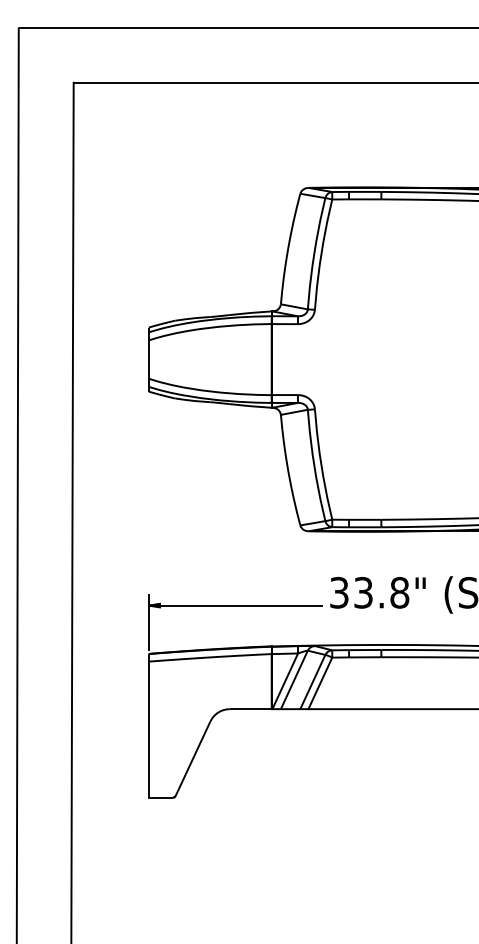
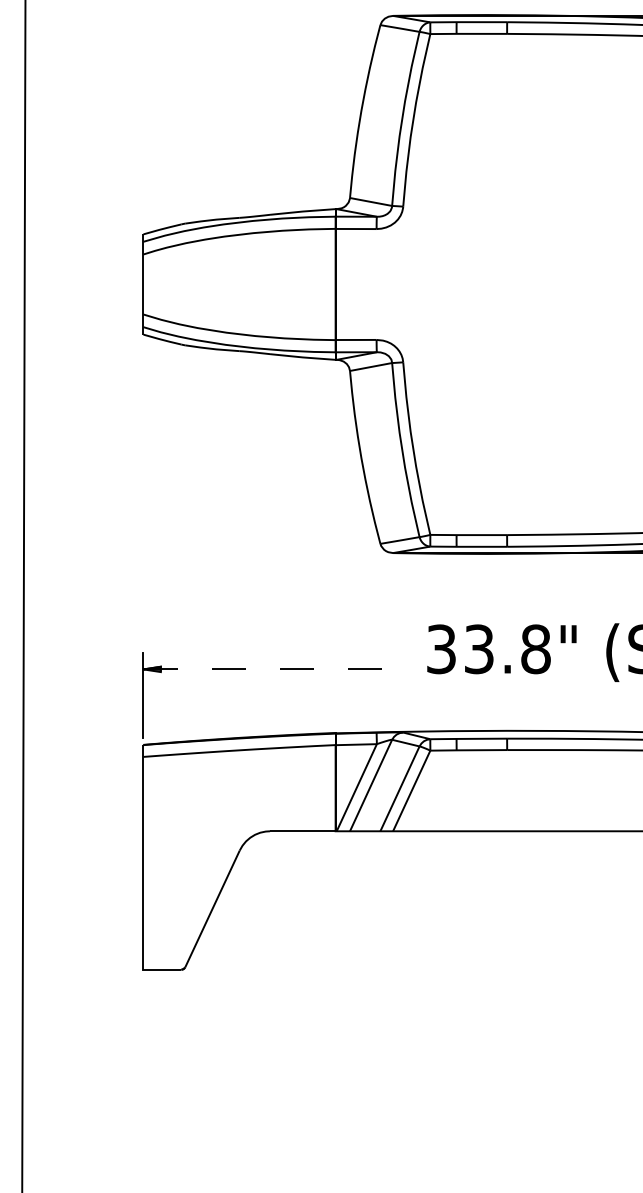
line: (235, 605) -> (278, 669), solid -> dashed

